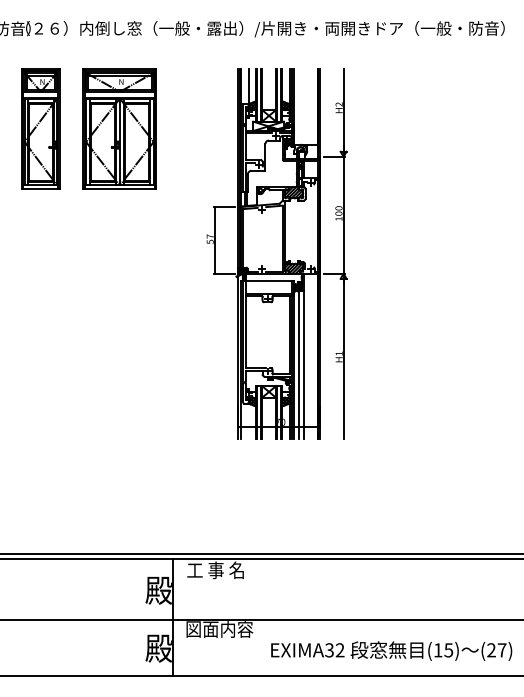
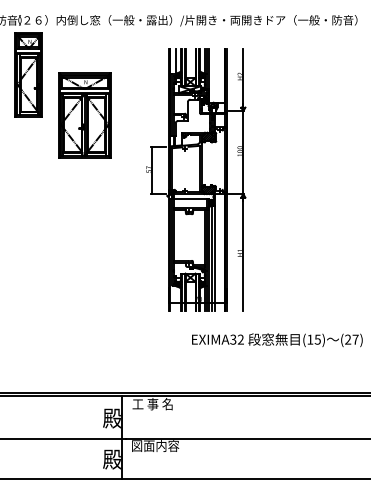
part: (40, 128) -> (28, 74), moved
part: (119, 128) -> (84, 115), moved
text: (391, 650) -> (277, 339), moved

